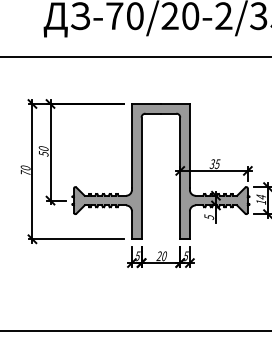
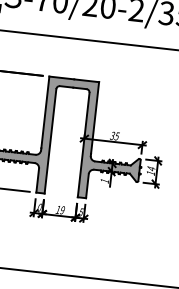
text: (209, 216) -> (105, 180), 5 -> 1
text: (137, 255) -> (39, 207), 5 -> 0
text: (161, 256) -> (60, 210), 20 -> 19

